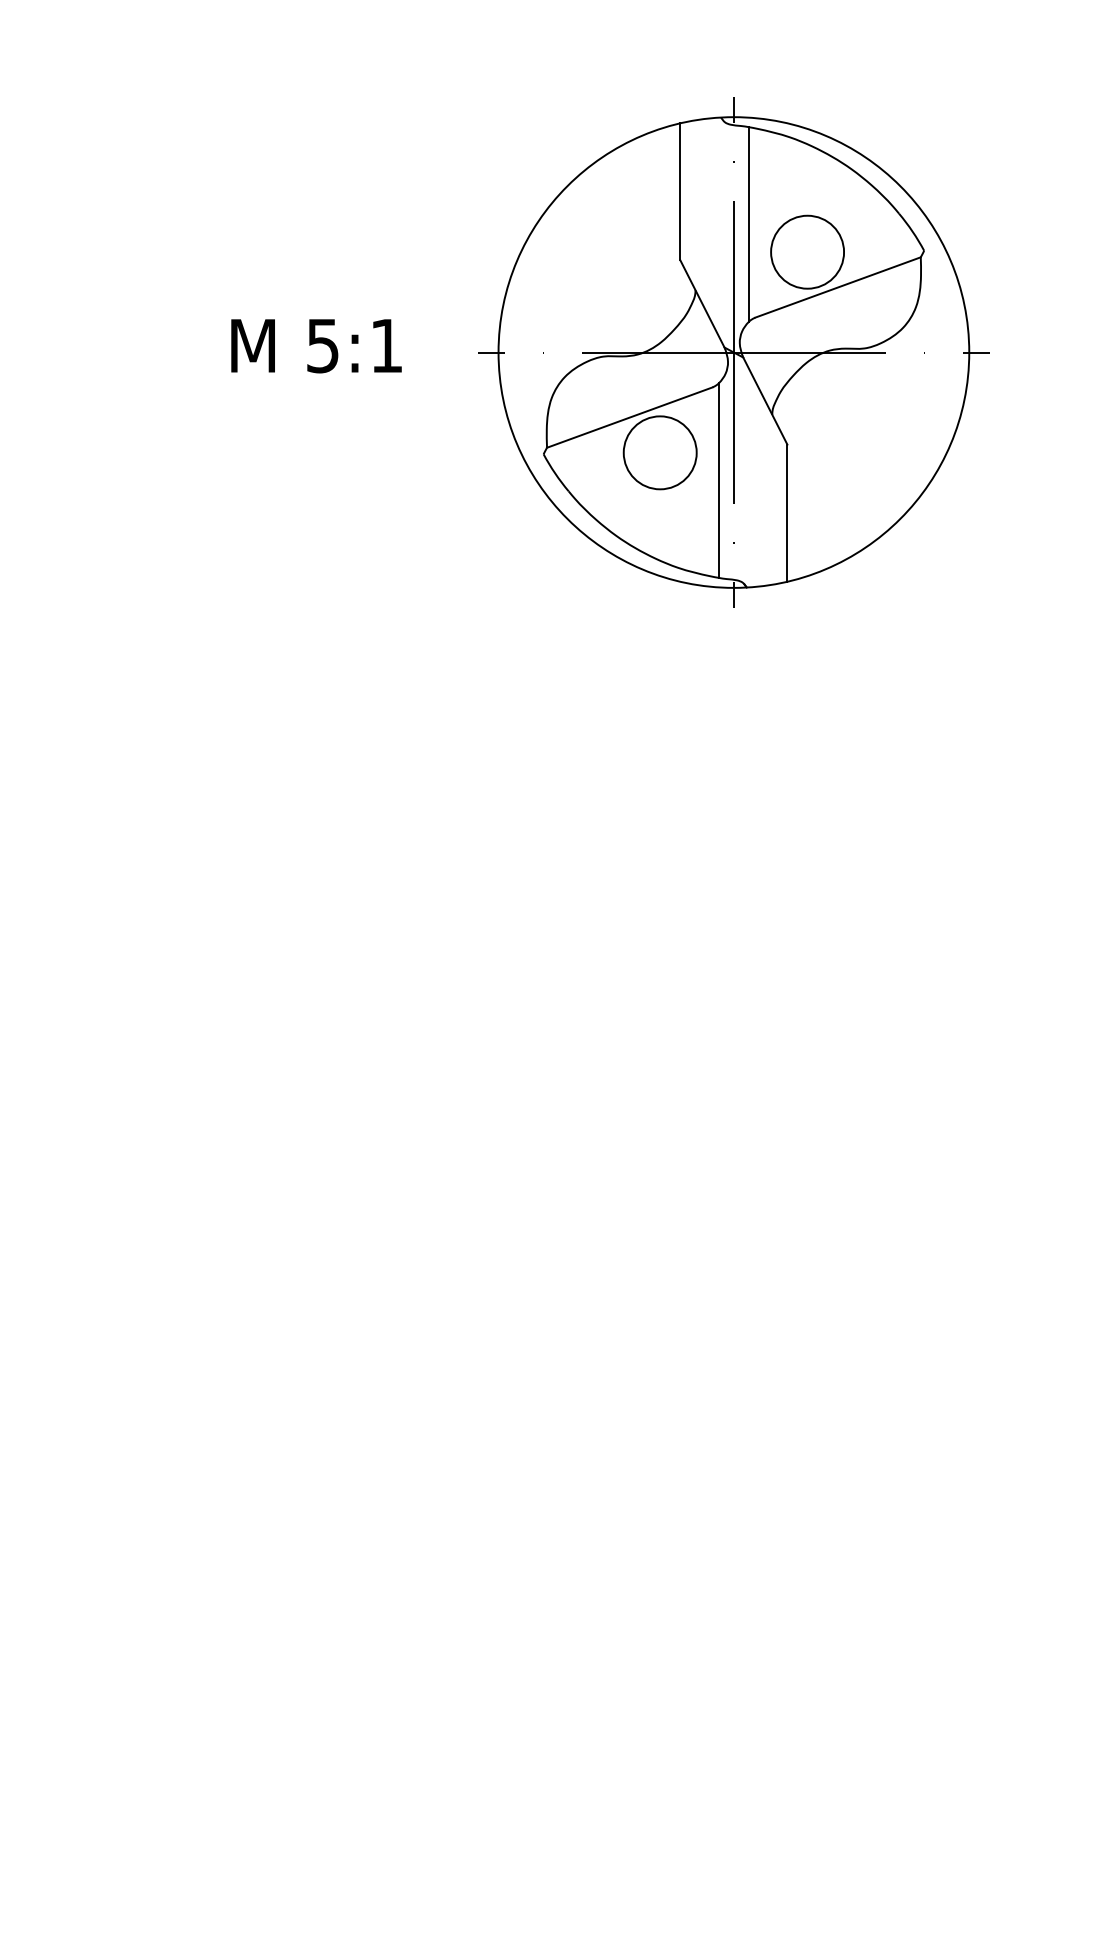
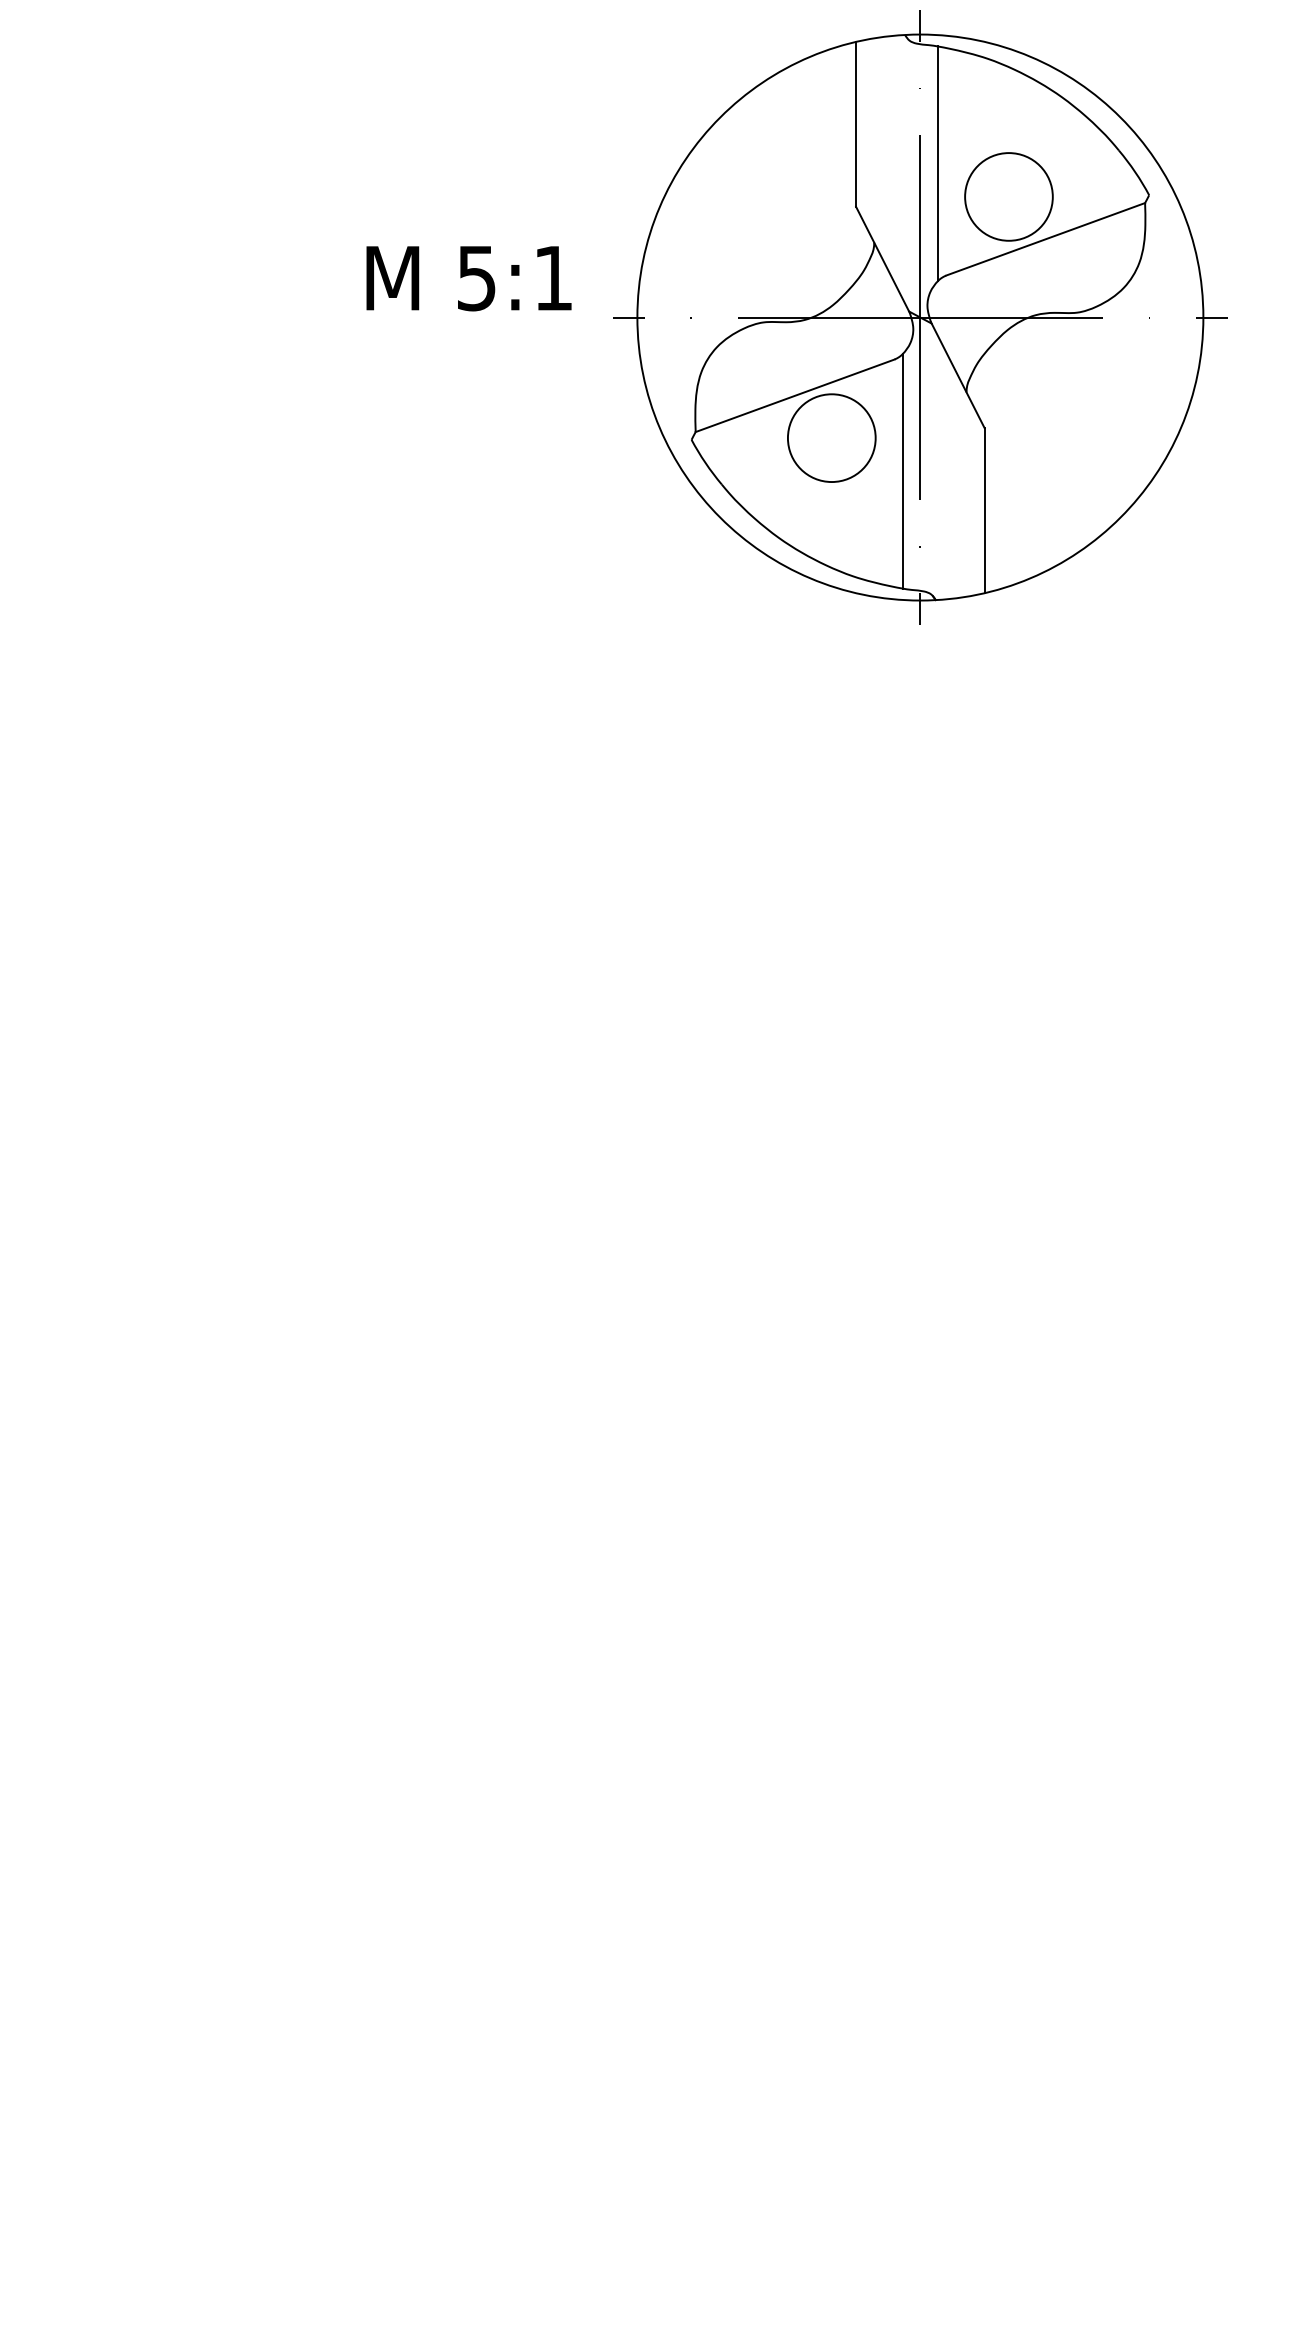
text: (316, 346) -> (468, 279), moved

